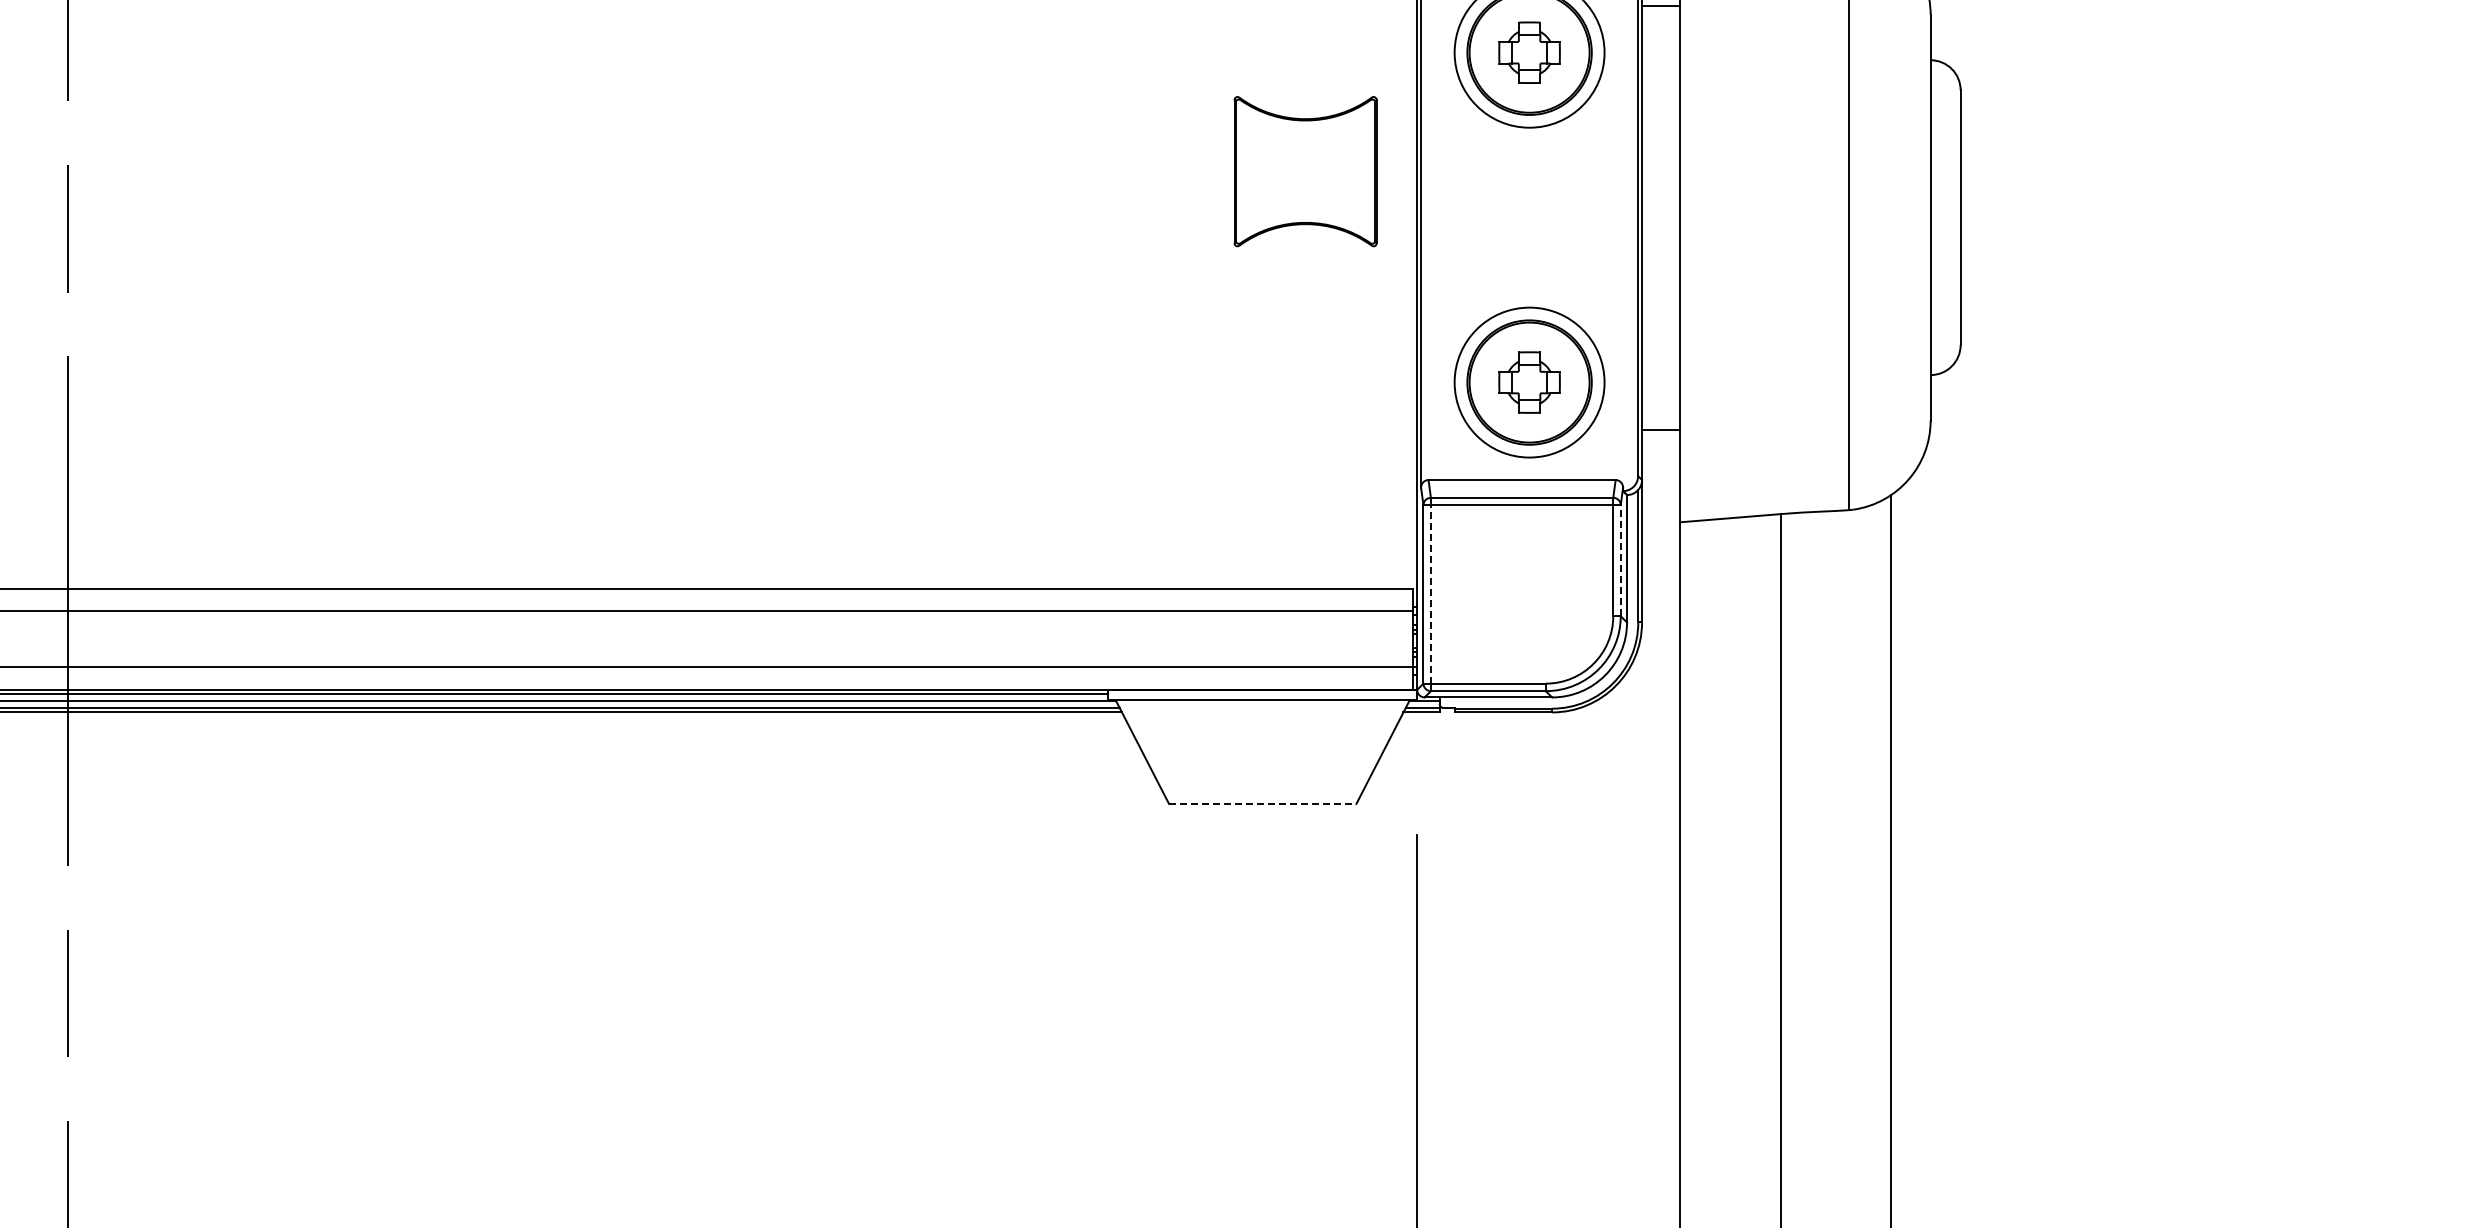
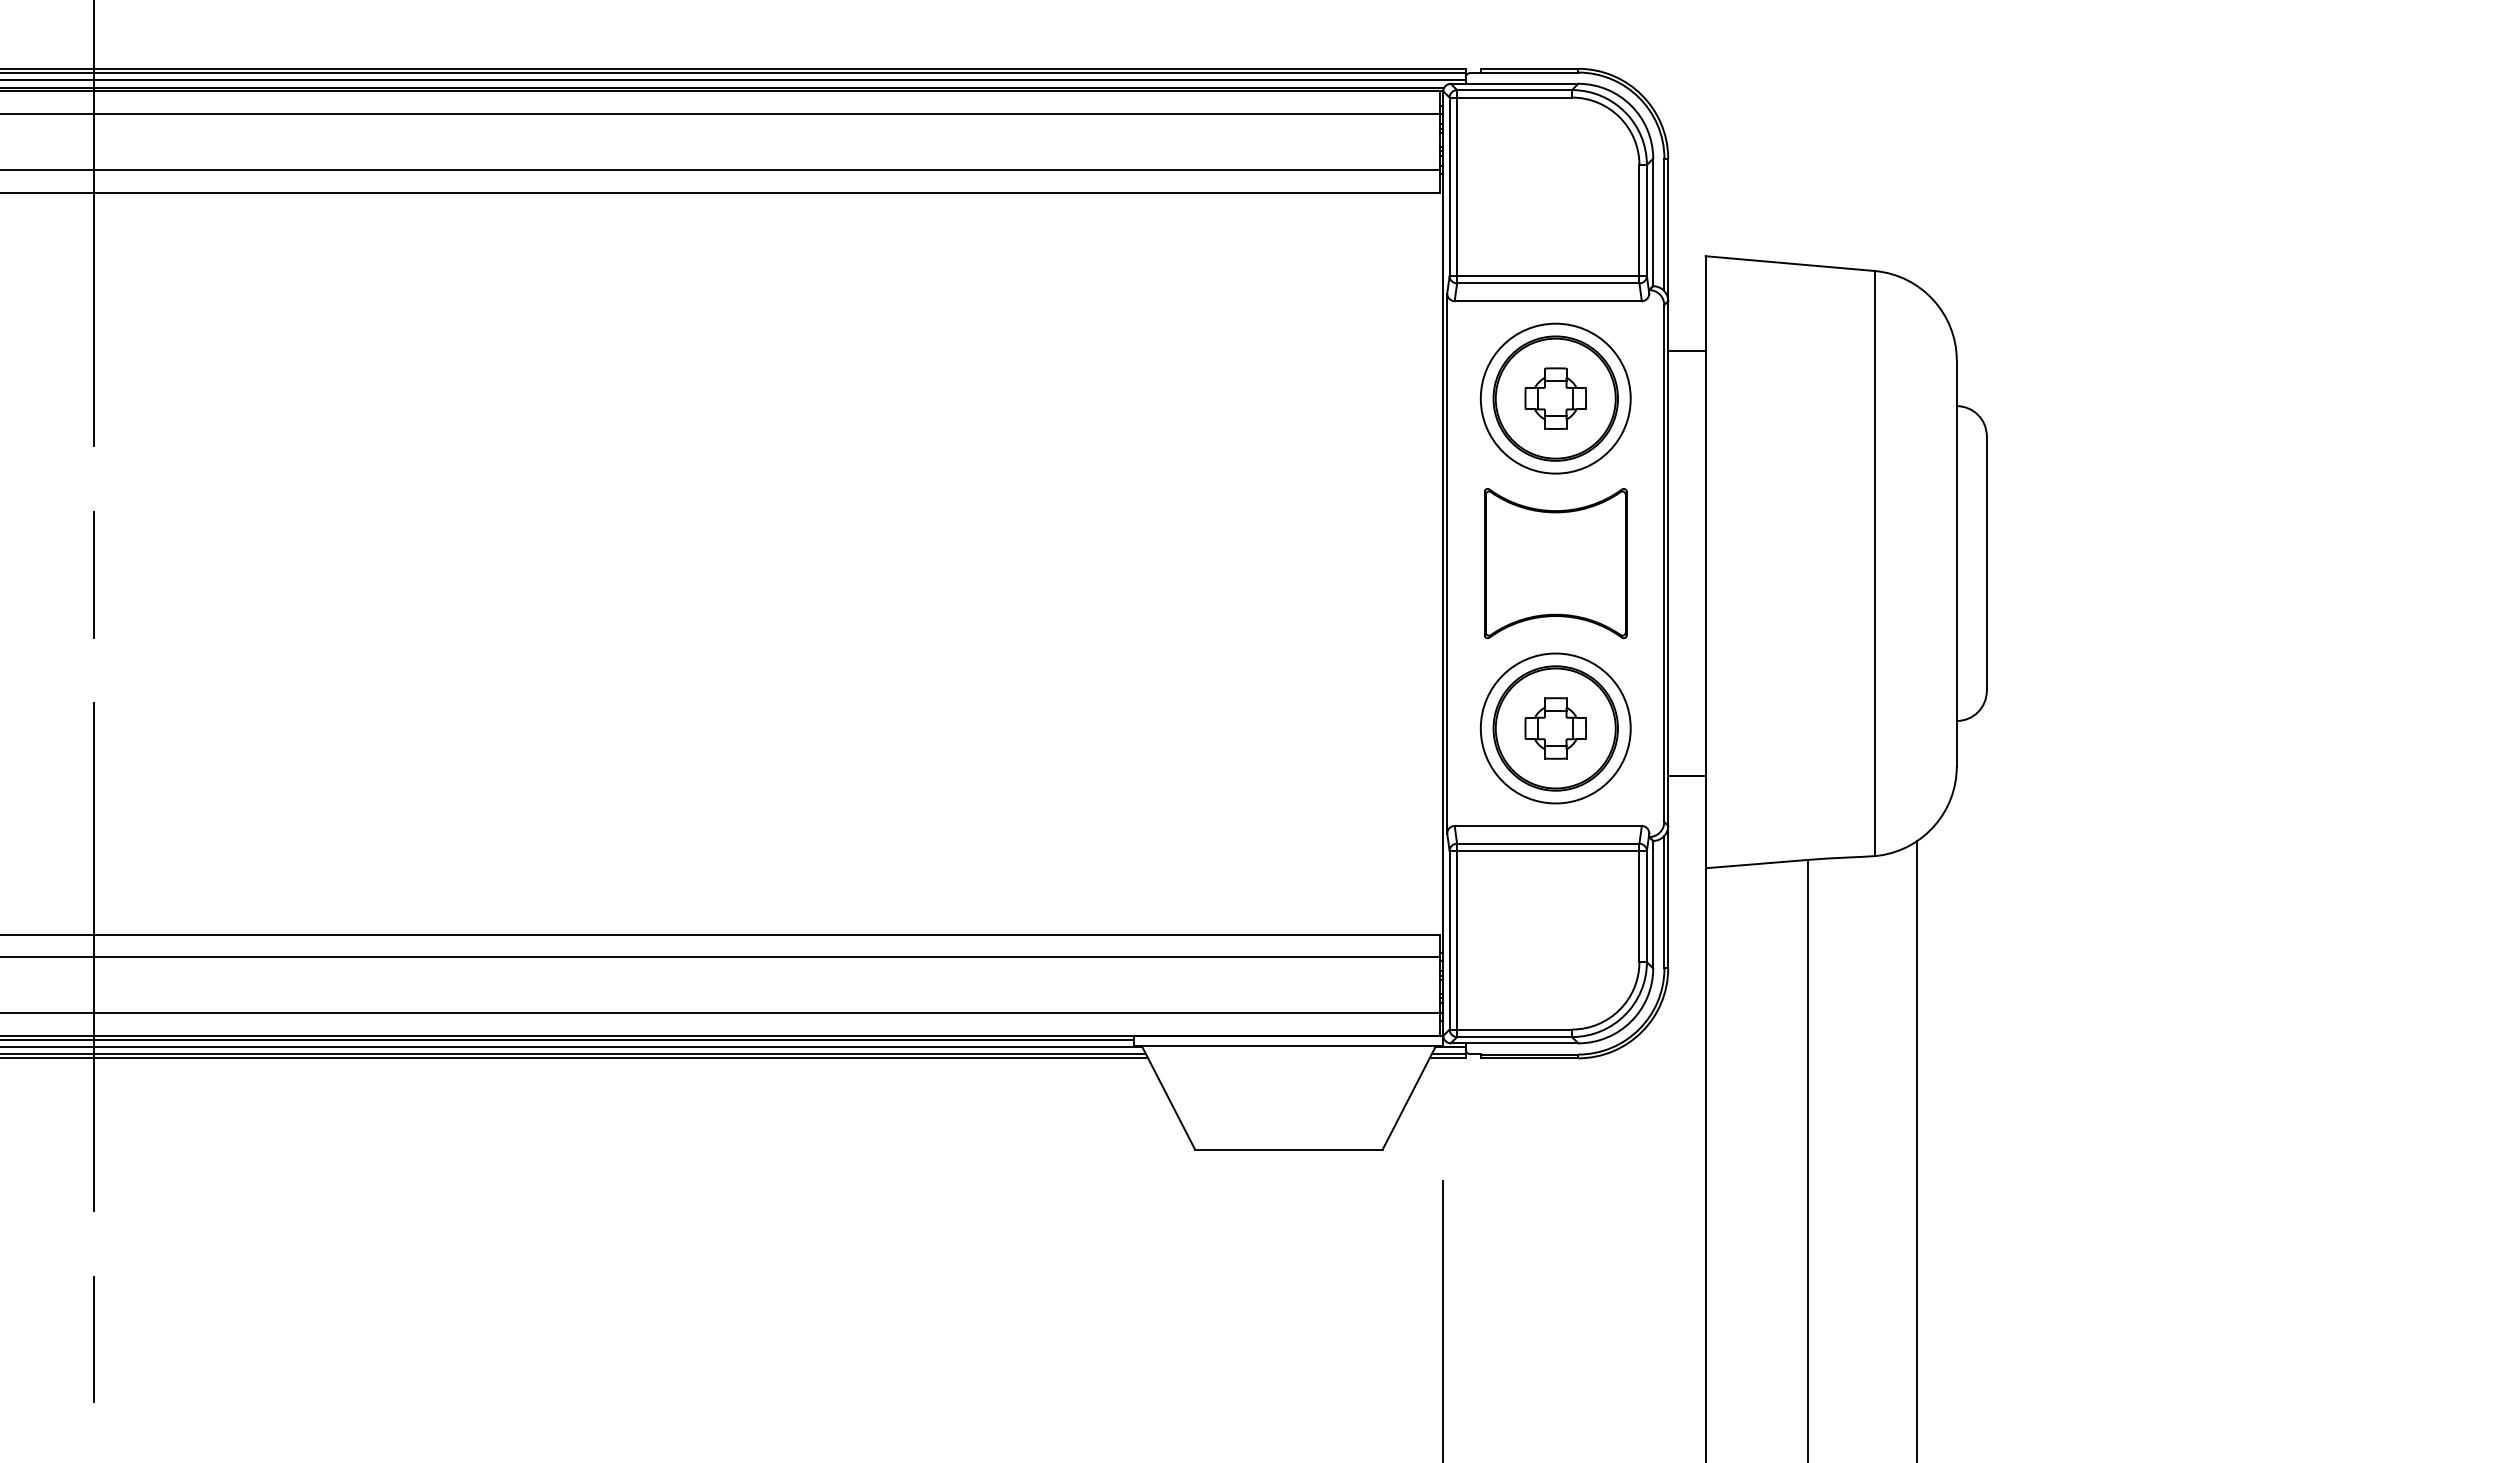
part: (1305, 171) -> (1555, 563), moved
line: (1620, 560) -> (1646, 906), dashed -> solid
line: (1431, 593) -> (1457, 939), dashed -> solid
line: (1262, 803) -> (1288, 1149), dashed -> solid

